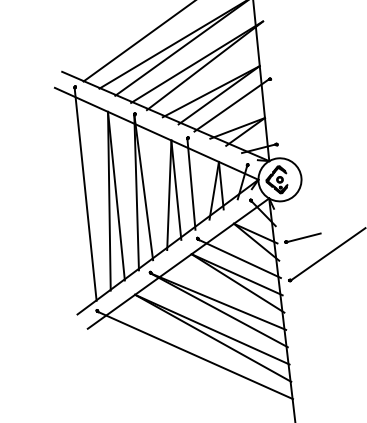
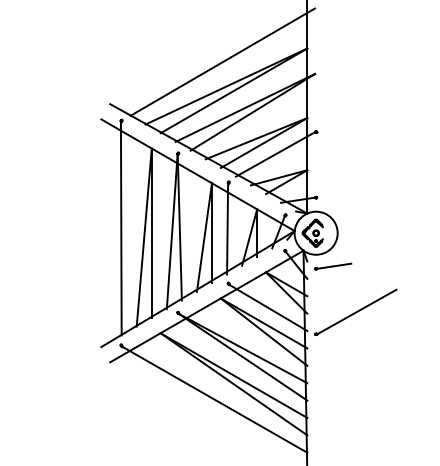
line: (303, 238) -> (333, 266), moved

